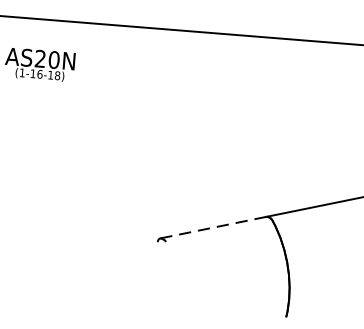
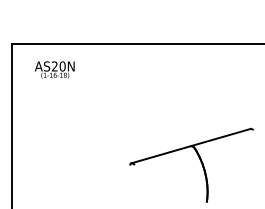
line: (212, 227) -> (160, 154), dashed -> solid

